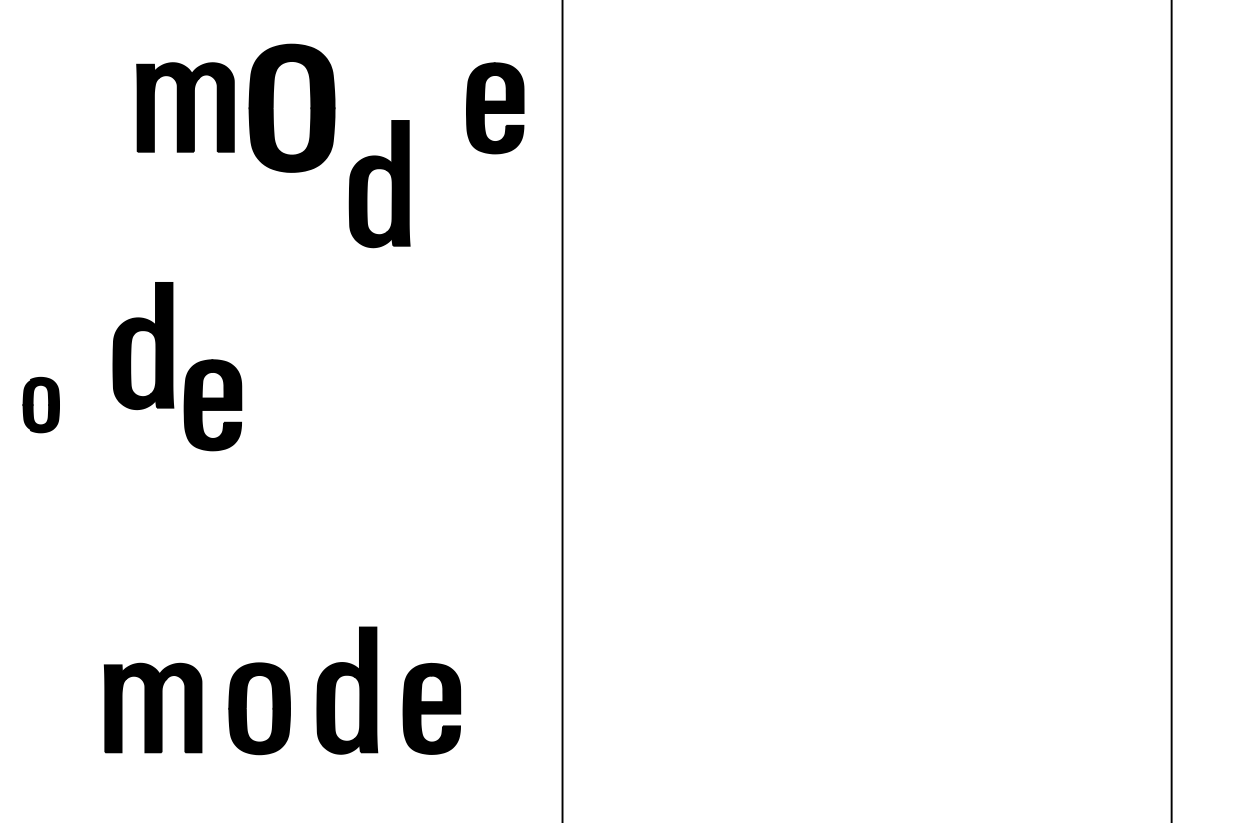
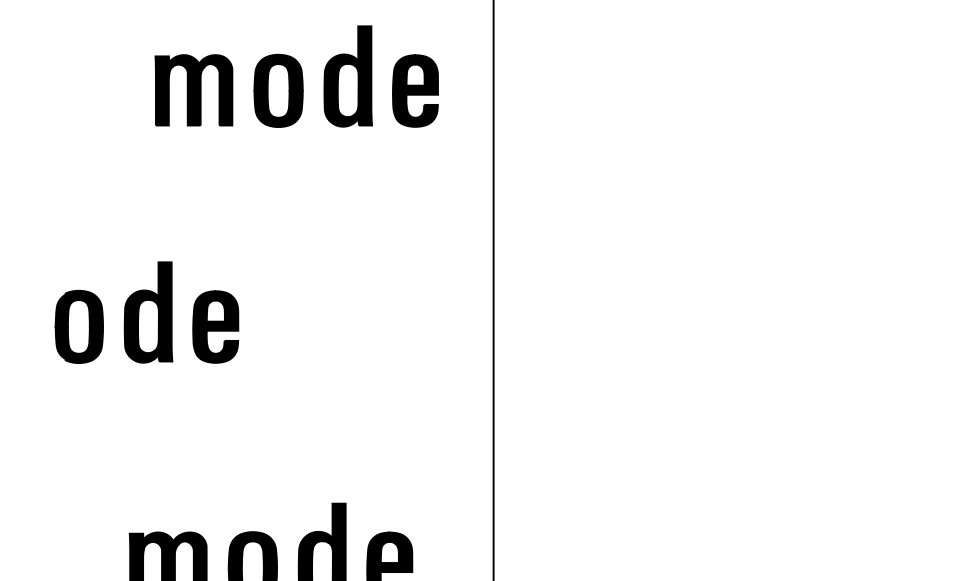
part: (291, 107) -> (278, 90), size x0.71
part: (495, 108) -> (415, 91), moved
part: (379, 184) -> (348, 76), moved
part: (143, 346) -> (148, 312), moved
part: (40, 404) -> (78, 326), size x1.67

